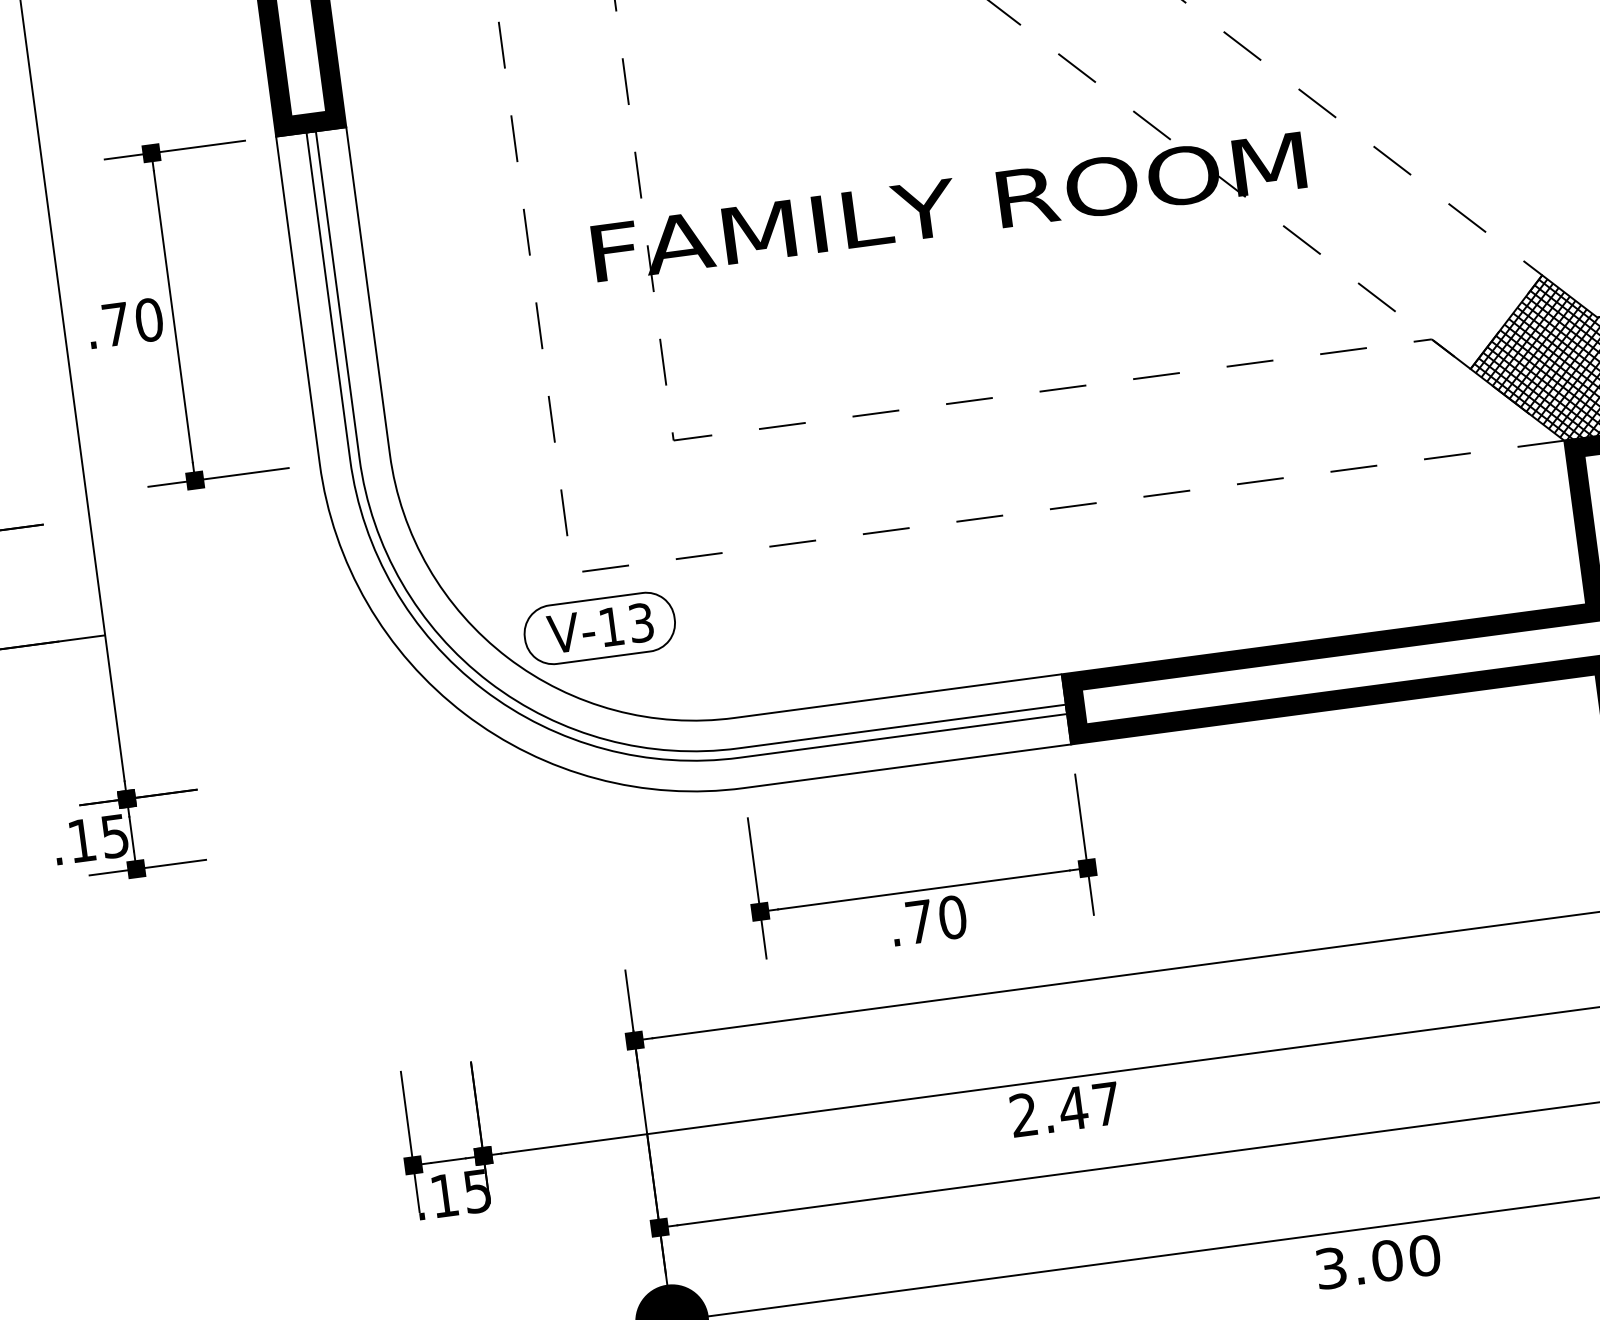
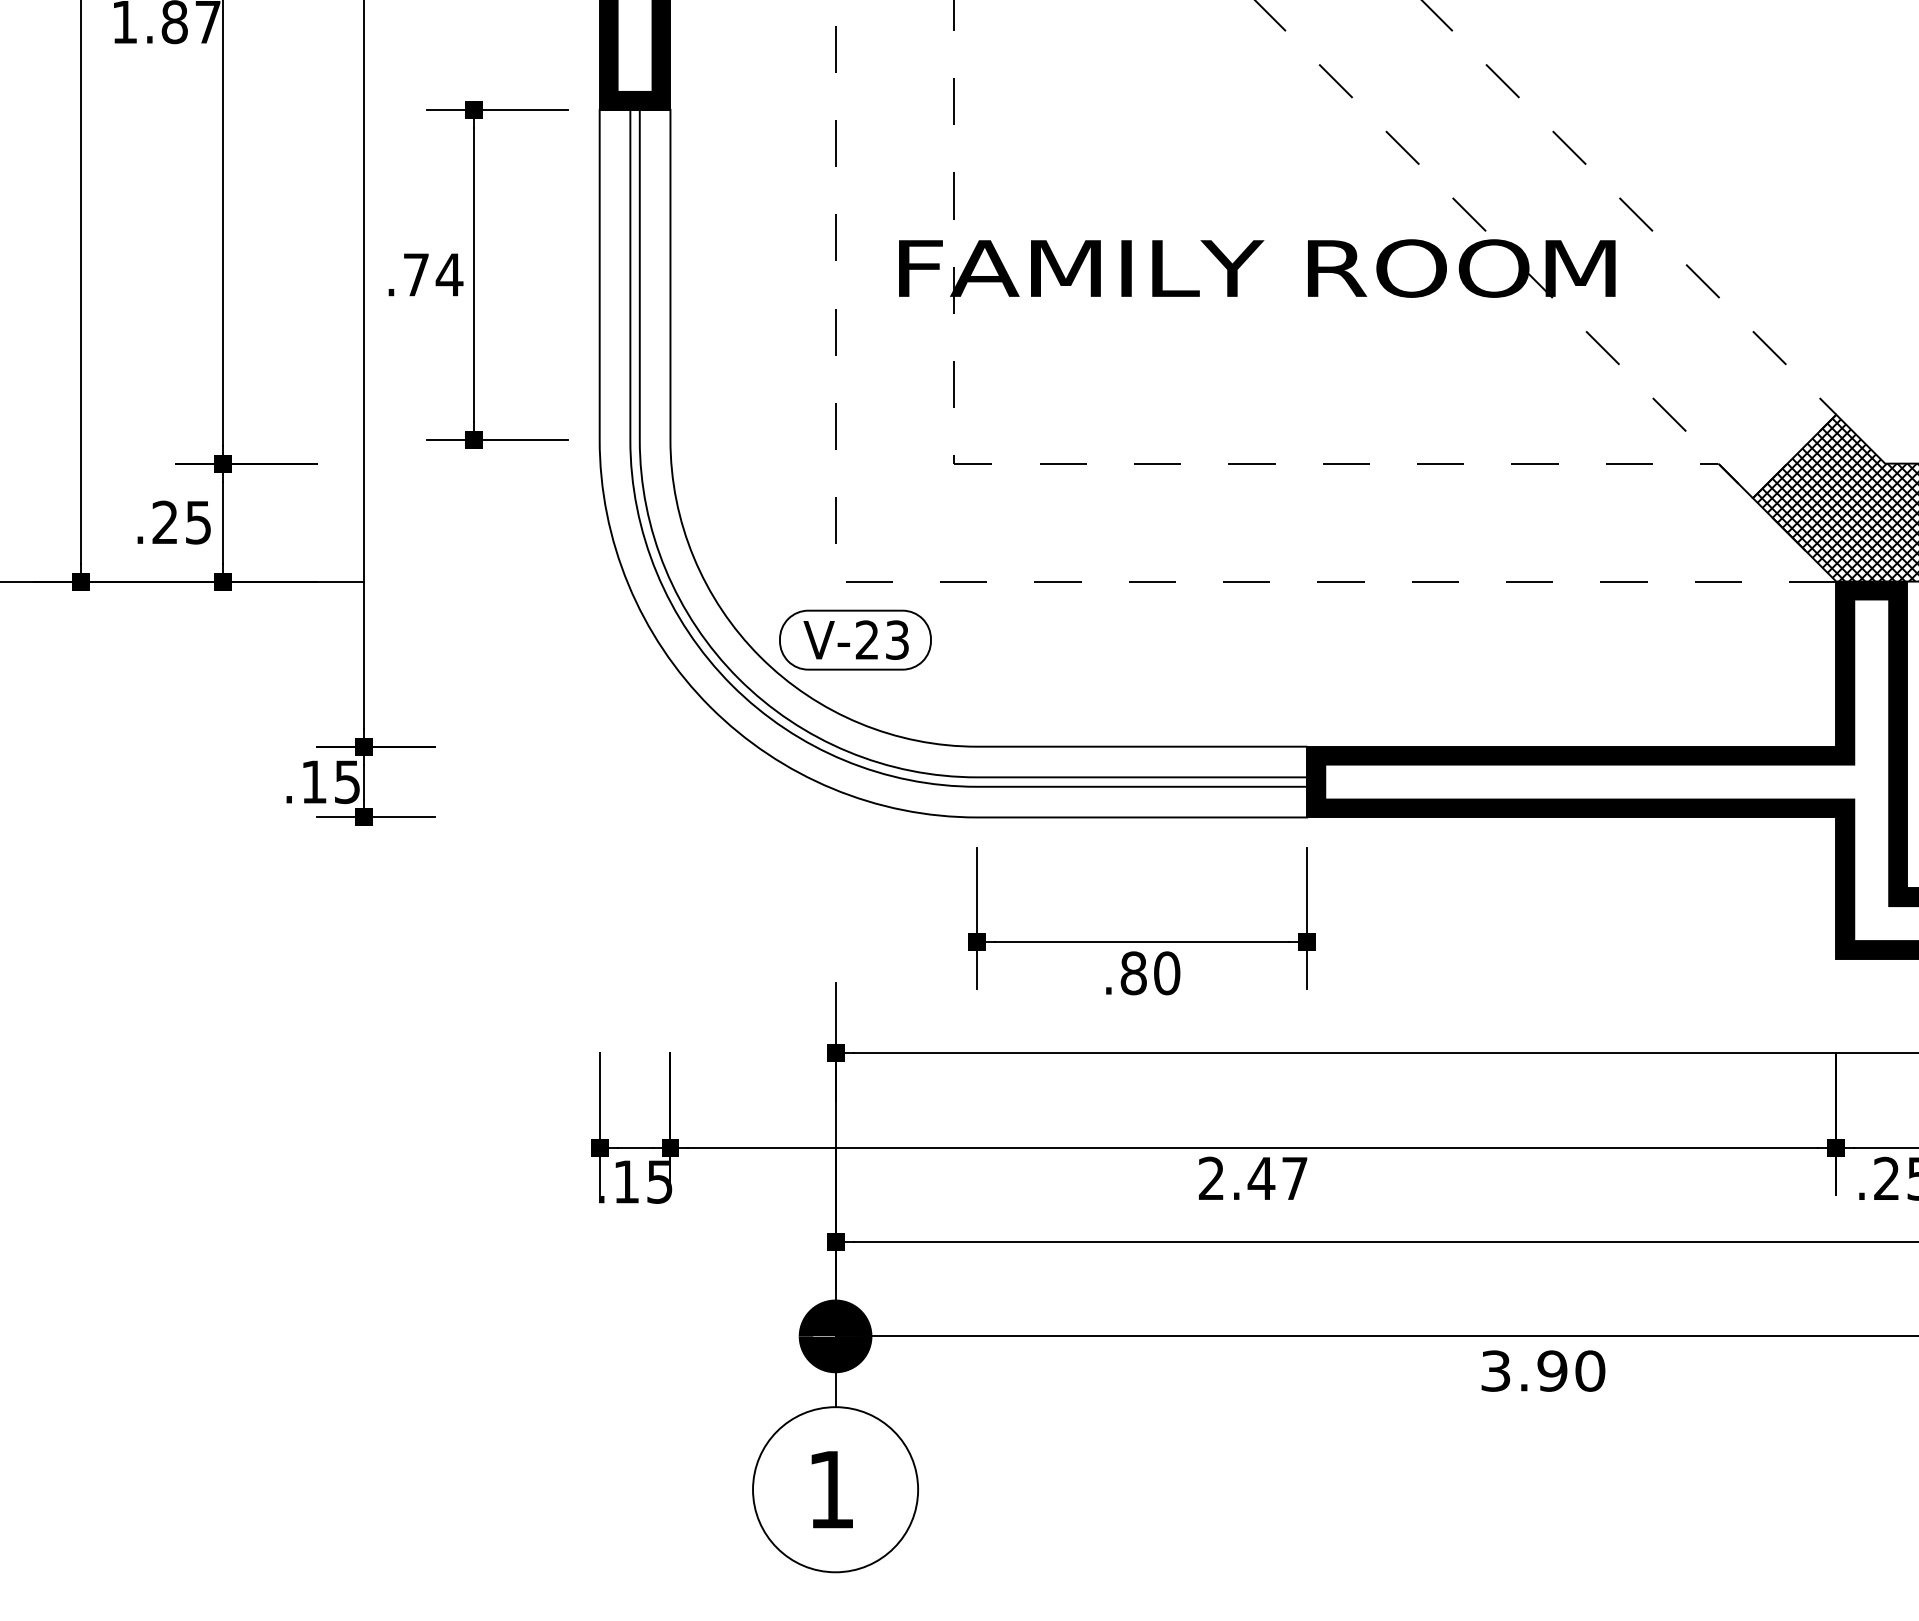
text: (149, 319) -> (449, 274), .70 -> .74
text: (610, 626) -> (866, 639), V-13 -> V-23
text: (919, 922) -> (1133, 973), .70 -> .80
text: (1387, 1260) -> (1552, 1370), 3.00 -> 3.90

